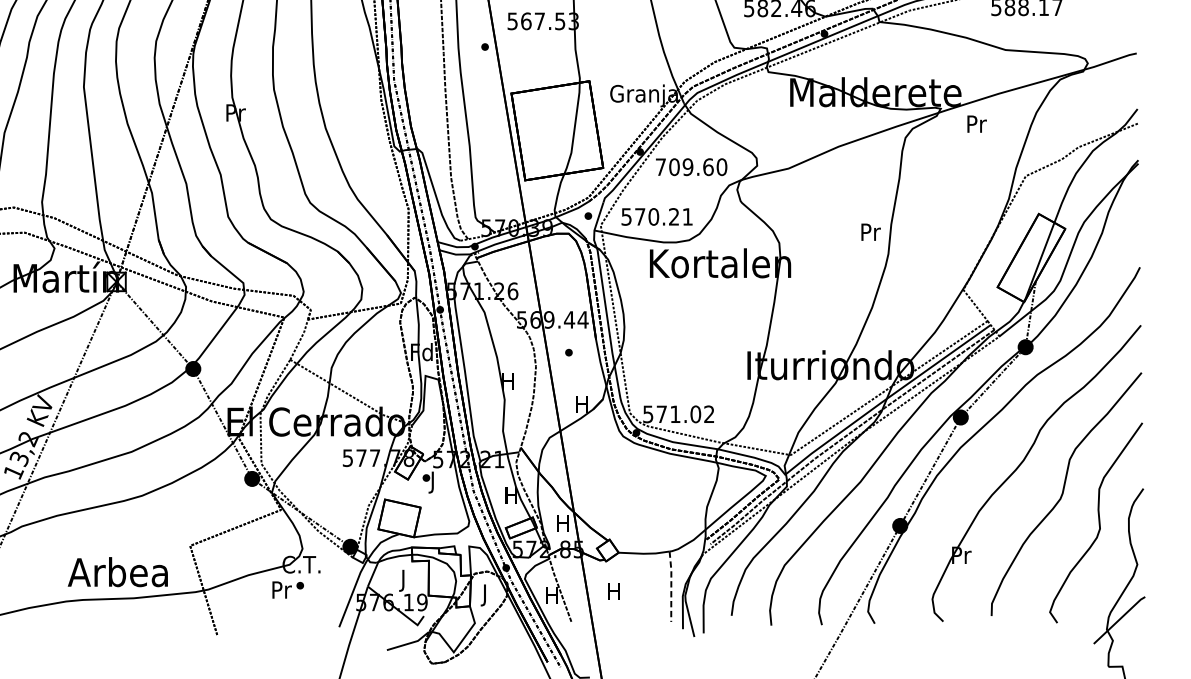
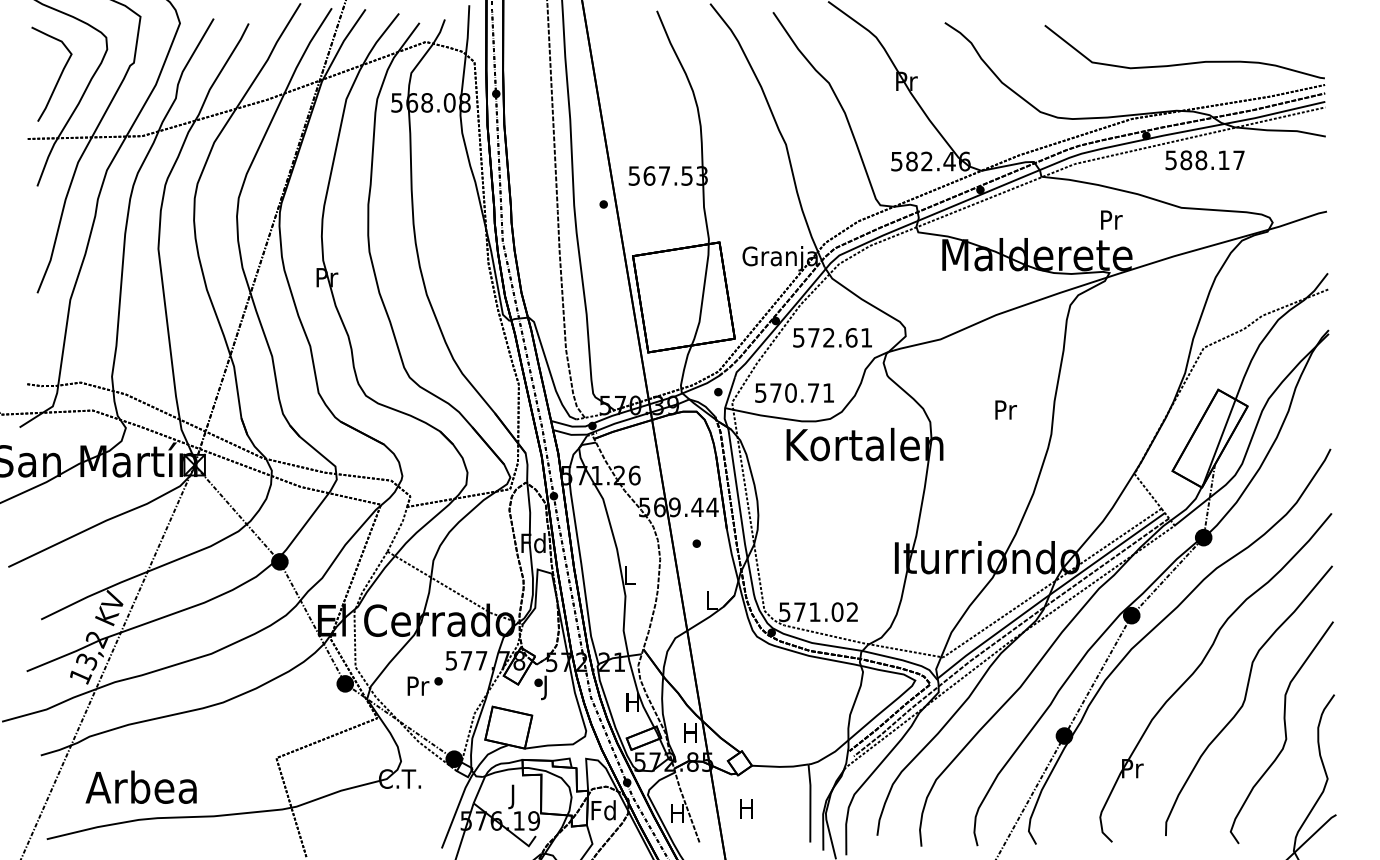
text: (976, 123) -> (1111, 219), moved
text: (691, 166) -> (832, 337), 709.60 -> 572.61
text: (674, 216) -> (813, 392), 570.21 -> 570.71
text: (870, 231) -> (1005, 409), moved
text: (508, 381) -> (629, 575), H -> L
text: (581, 403) -> (710, 600), H -> L
text: (117, 571) -> (140, 786), moved
line: (671, 586) -> (810, 803), dashed -> solid
text: (287, 589) -> (424, 685), moved
text: (484, 594) -> (603, 812), J -> Fd

